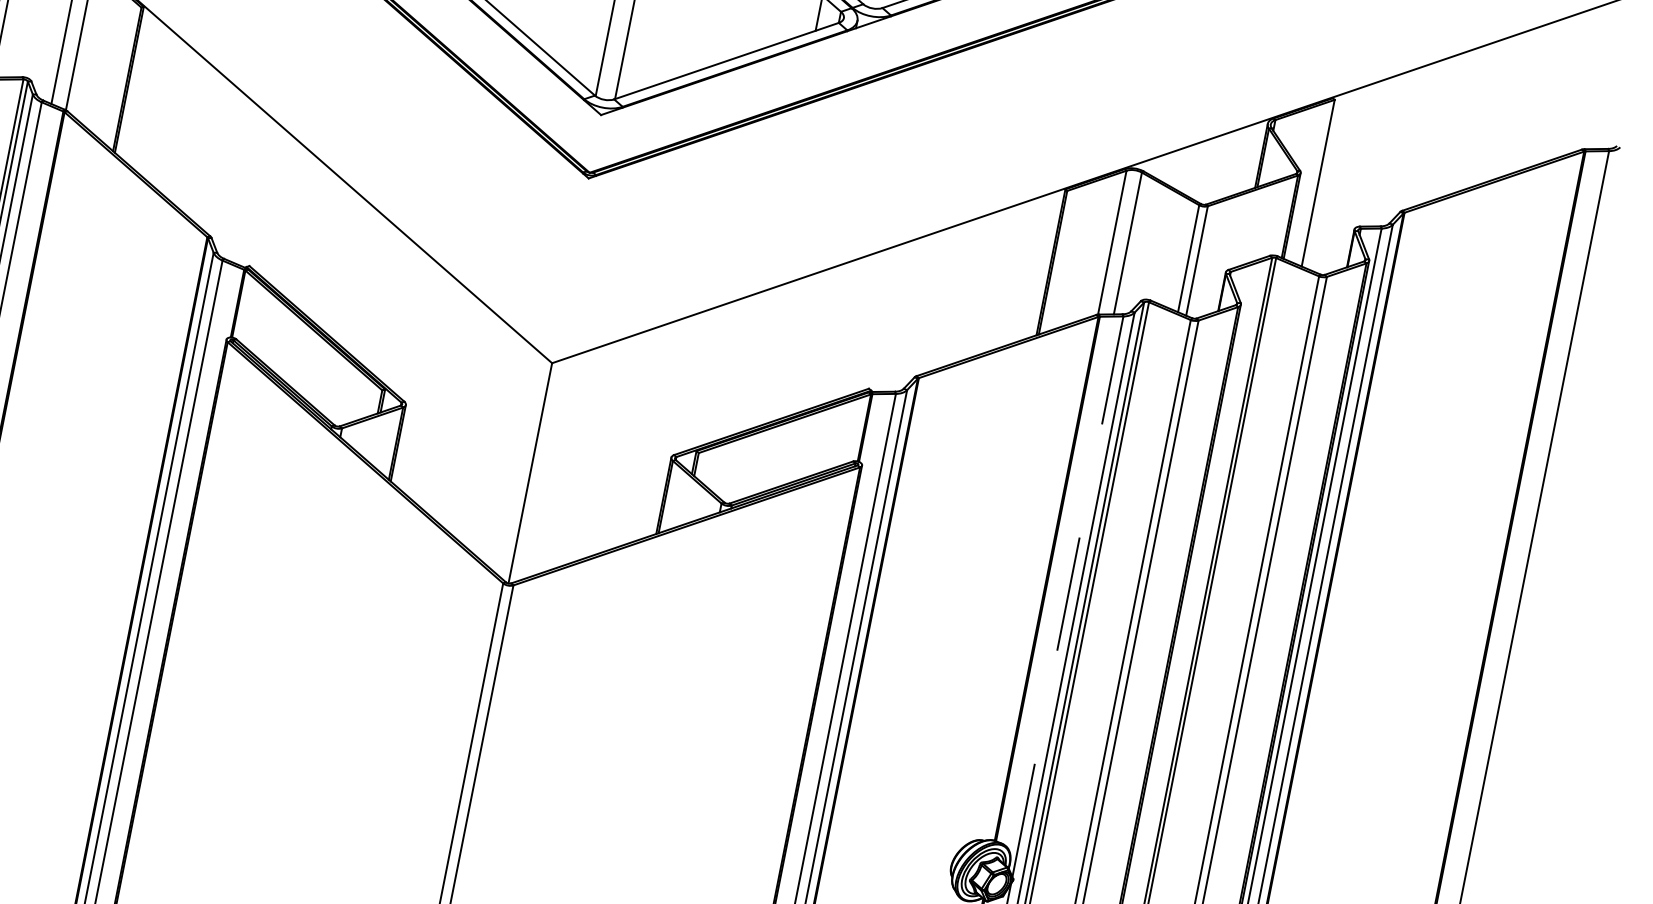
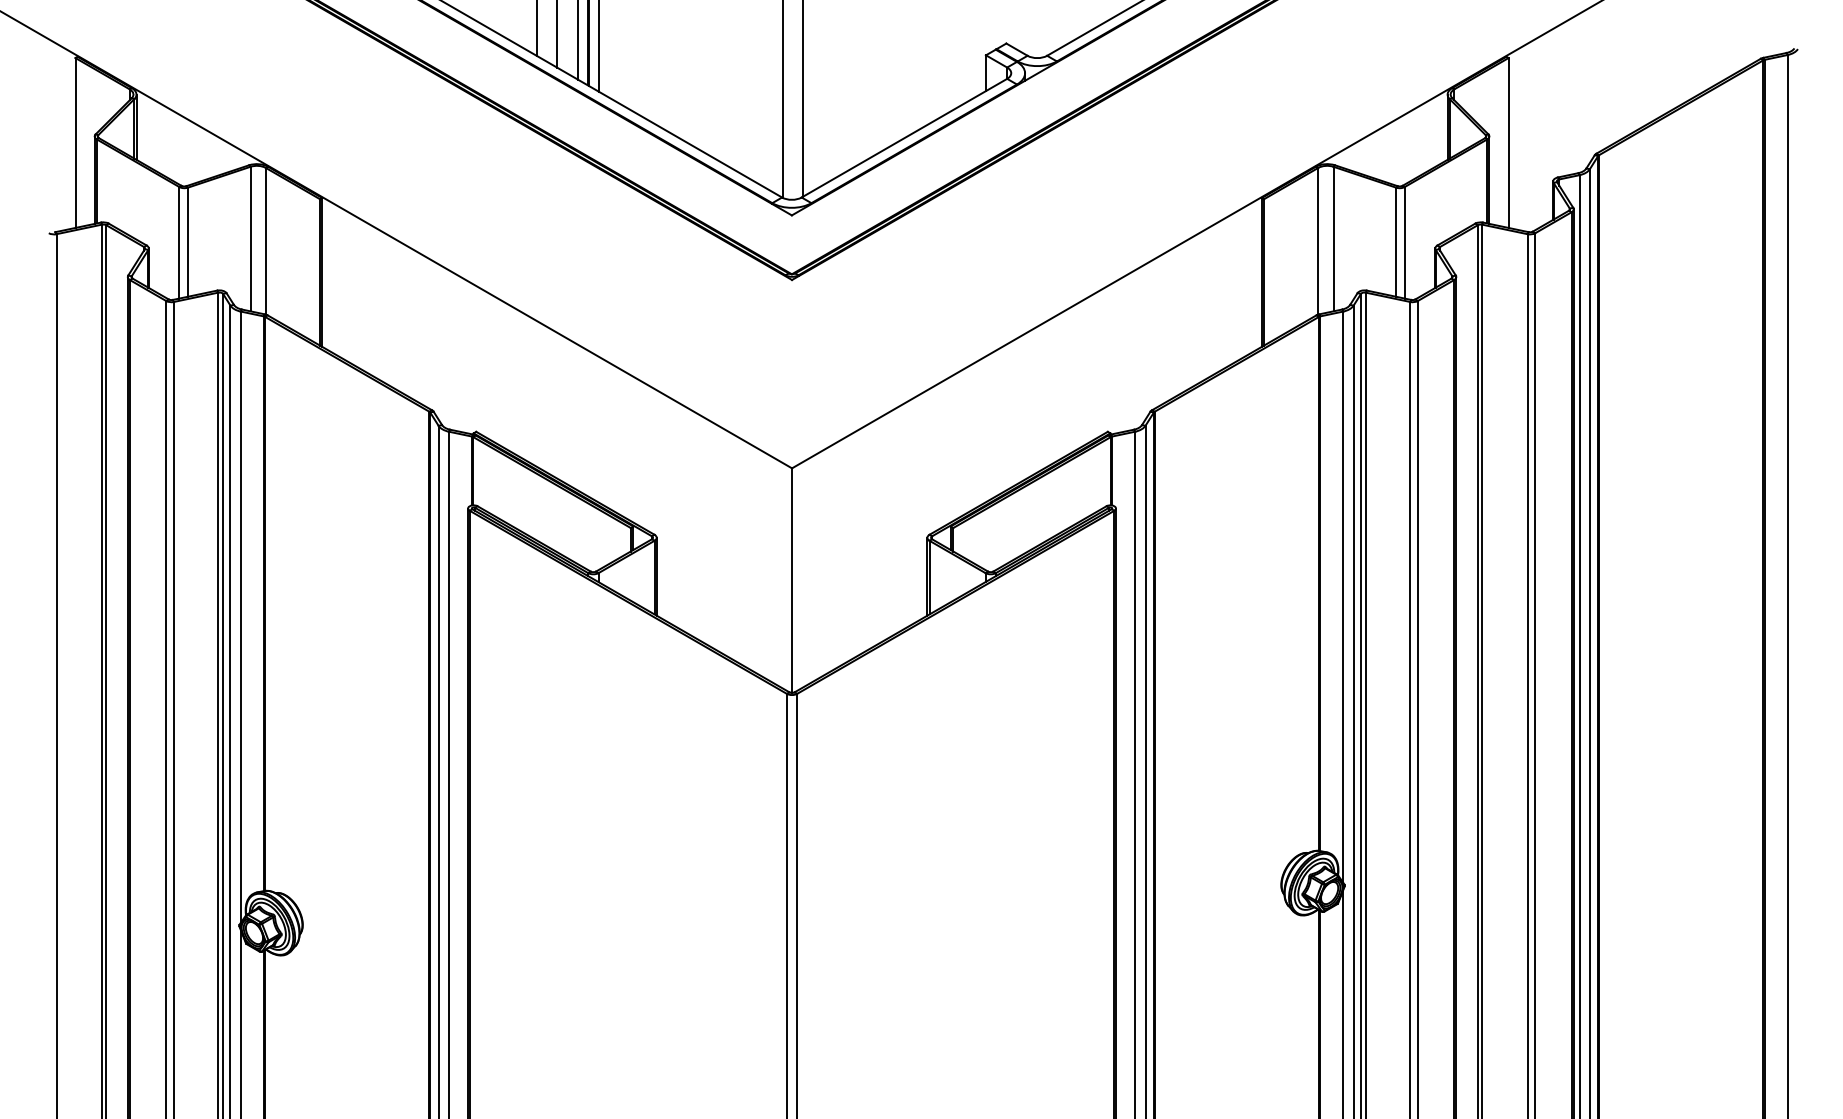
line: (1067, 597) -> (1343, 597), dashed -> solid

